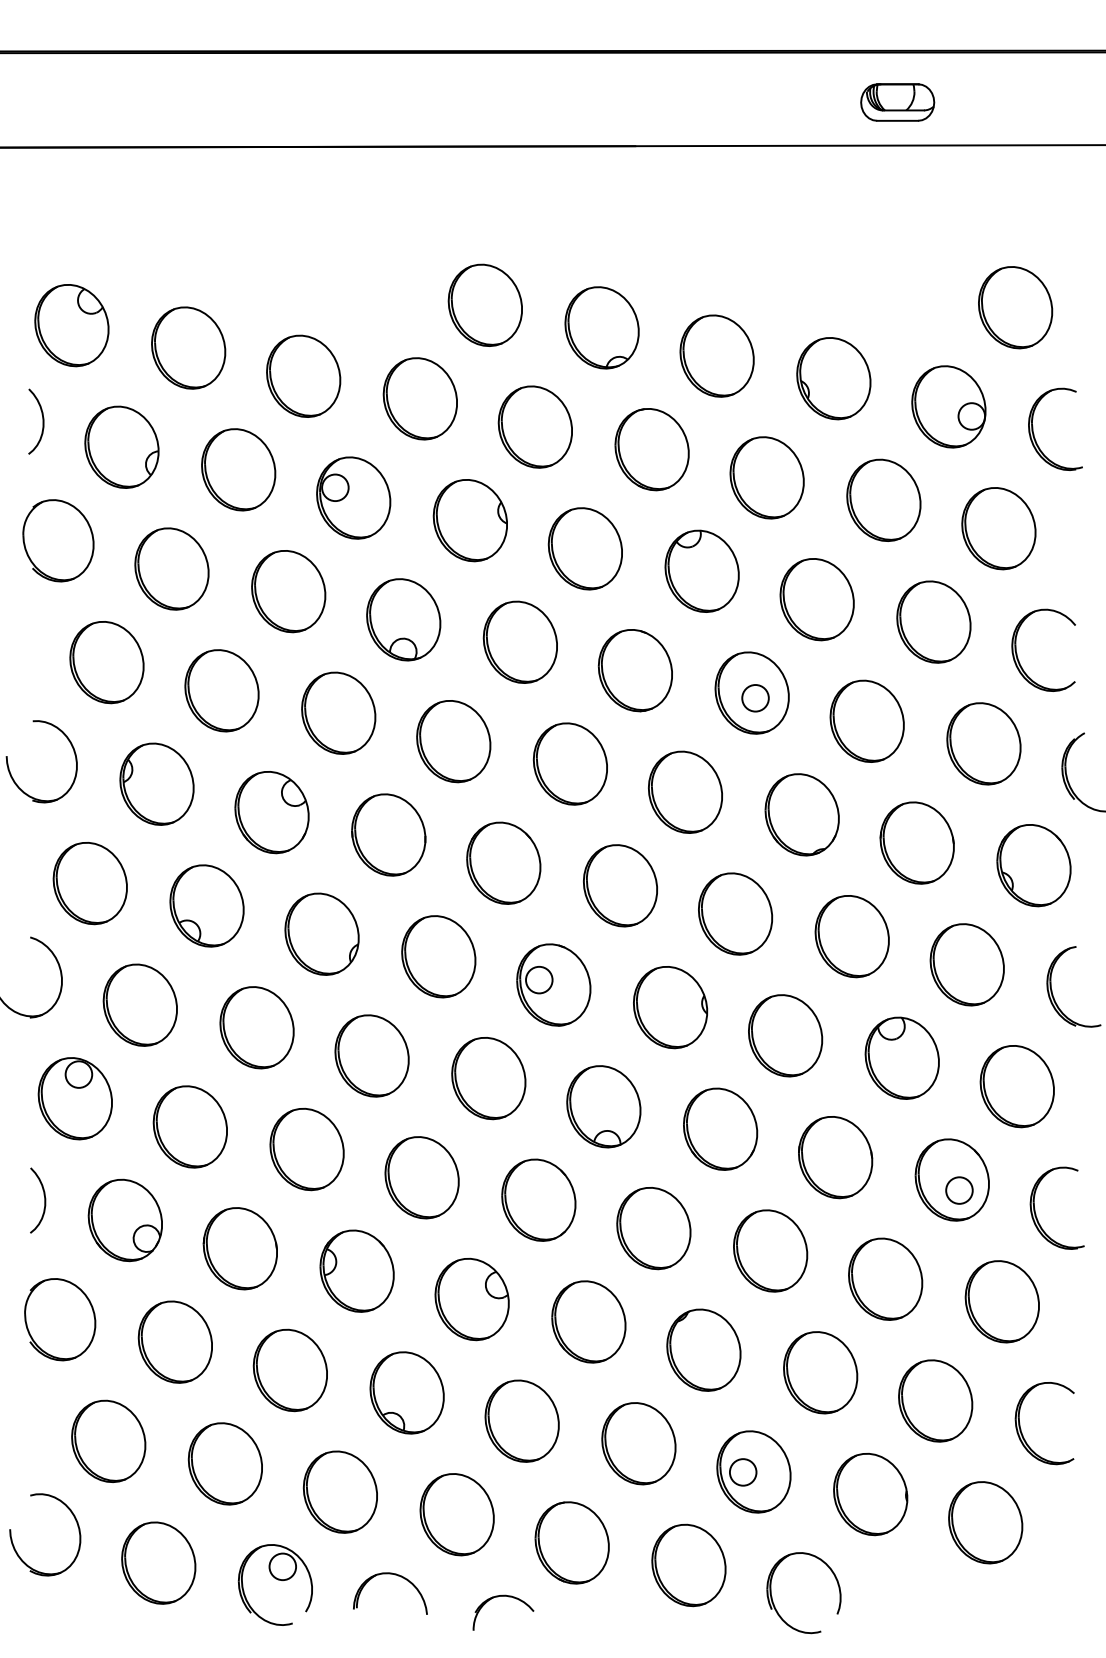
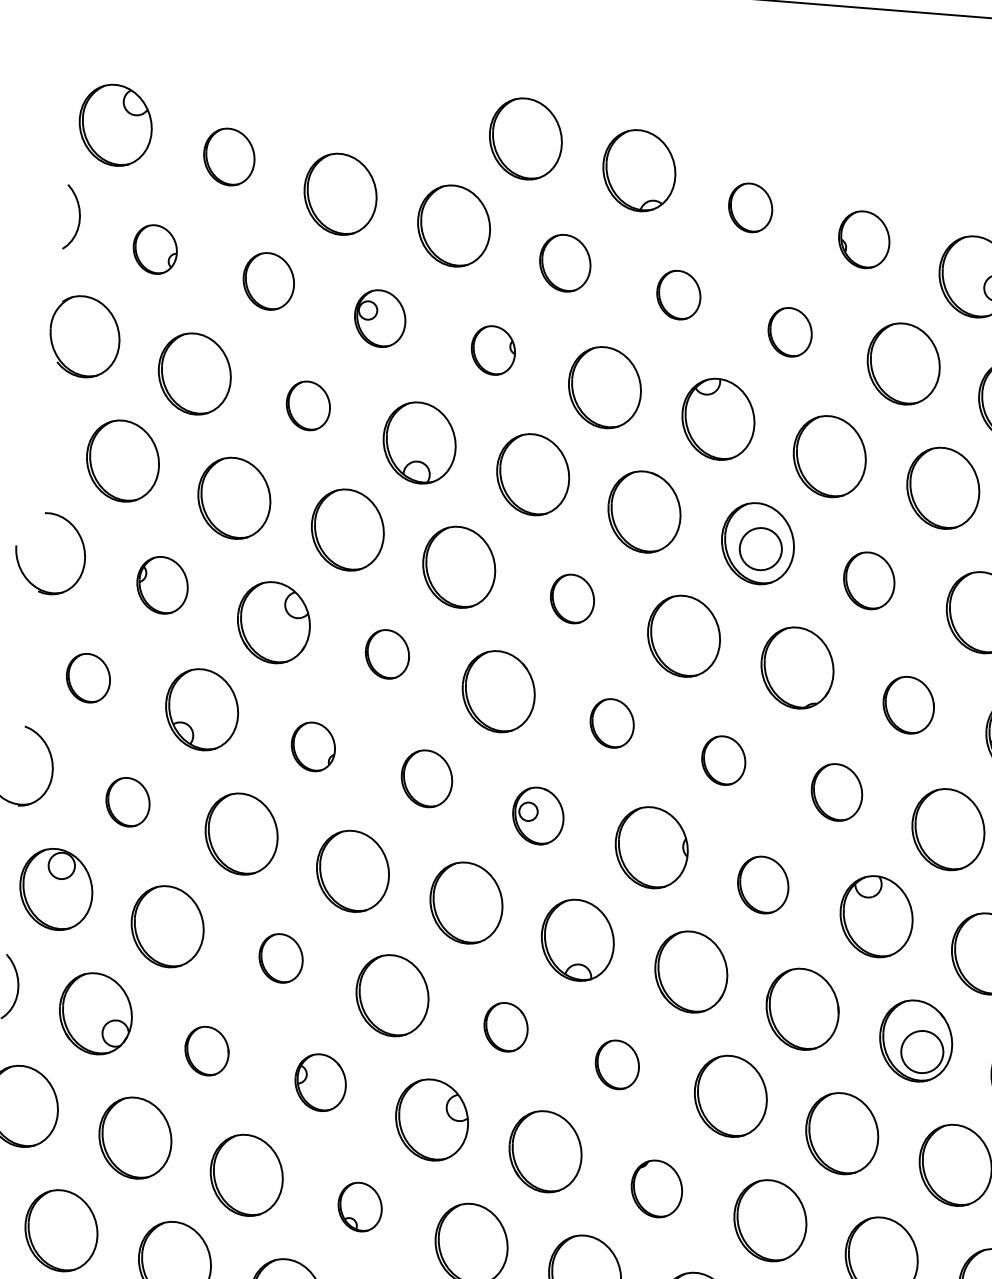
part: (188, 347) -> (229, 156), size x0.7
part: (716, 355) -> (750, 207), size x0.6
part: (833, 378) -> (863, 239), size x0.7
part: (534, 426) -> (564, 262), size x0.7
part: (121, 446) -> (154, 248), size x0.6
part: (651, 449) -> (678, 294), size x0.6
part: (238, 469) -> (268, 281), size x0.7
part: (766, 477) -> (789, 331), size x0.6
part: (353, 497) -> (379, 318), size x0.7
part: (469, 520) -> (492, 350), size x0.6
part: (288, 591) -> (308, 405), size x0.6
circle: (755, 698) -> (760, 549), size x1.6
part: (866, 720) -> (868, 580), size x0.7
part: (569, 763) -> (571, 598), size x0.6
part: (156, 783) -> (162, 584), size x0.7
part: (388, 834) -> (387, 653), size x0.6
part: (916, 842) -> (908, 704), size x0.7
part: (89, 883) -> (87, 677), size x0.6
part: (620, 885) -> (612, 723), size x0.6
part: (735, 913) -> (723, 760), size x0.6
part: (321, 933) -> (312, 746), size x0.6
part: (851, 936) -> (836, 792), size x0.7
part: (438, 956) -> (426, 778), size x0.7
part: (553, 984) -> (537, 815), size x0.7
part: (139, 1004) -> (127, 801), size x0.6
part: (785, 1035) -> (763, 884), size x0.7
part: (306, 1149) -> (280, 958), size x0.6
circle: (959, 1190) -> (922, 1051), size x1.6
part: (538, 1199) -> (505, 1026), size x0.6
part: (653, 1228) -> (616, 1064), size x0.6
part: (239, 1248) -> (206, 1050), size x0.6
part: (356, 1270) -> (320, 1082), size x0.7
part: (703, 1349) -> (656, 1188), size x0.7
part: (406, 1392) -> (359, 1206), size x0.6

